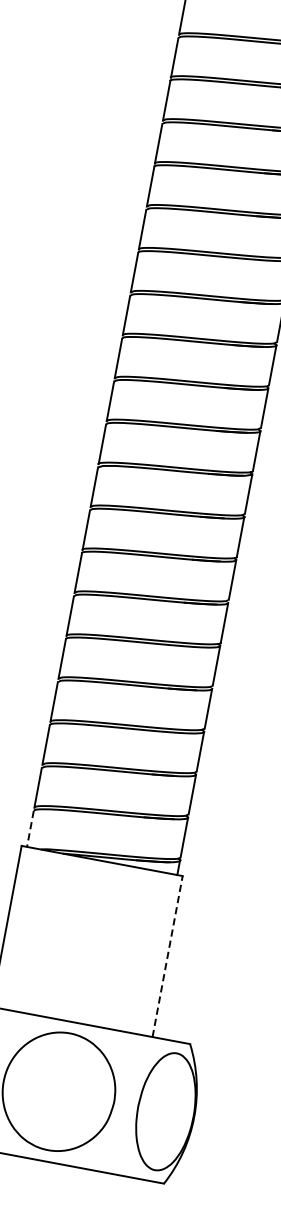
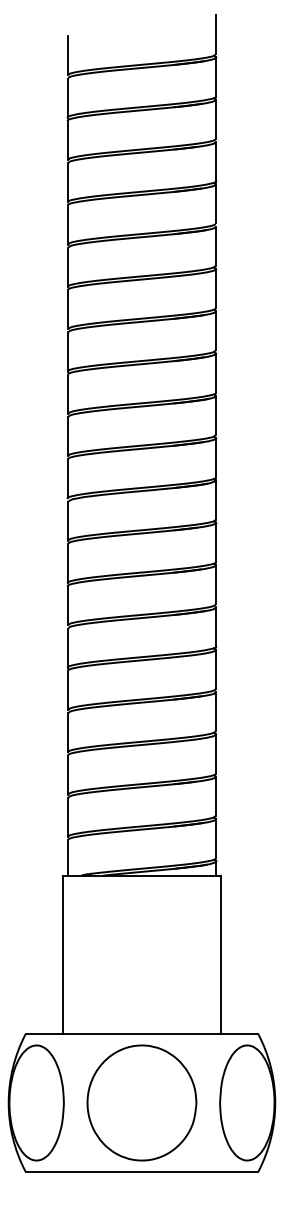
line: (30, 828) -> (67, 857), dashed -> solid
line: (167, 956) -> (221, 954), dashed -> solid

